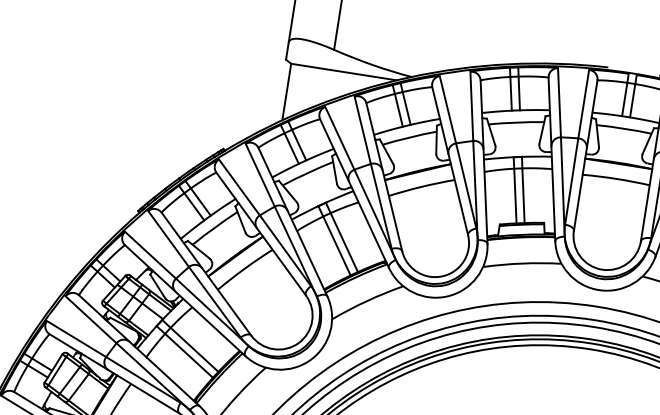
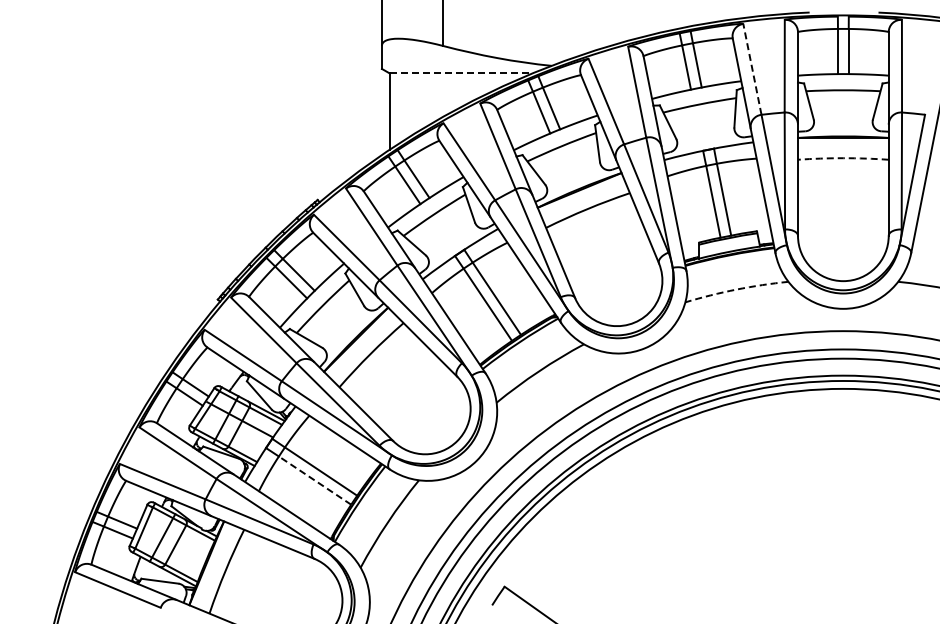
line: (344, 72) -> (461, 73), solid -> dashed
line: (559, 102) -> (752, 68), solid -> dashed
arc: (616, 179) -> (843, 158), solid -> dashed
arc: (522, 263) -> (736, 289), solid -> dashed
line: (188, 355) -> (314, 480), solid -> dashed

